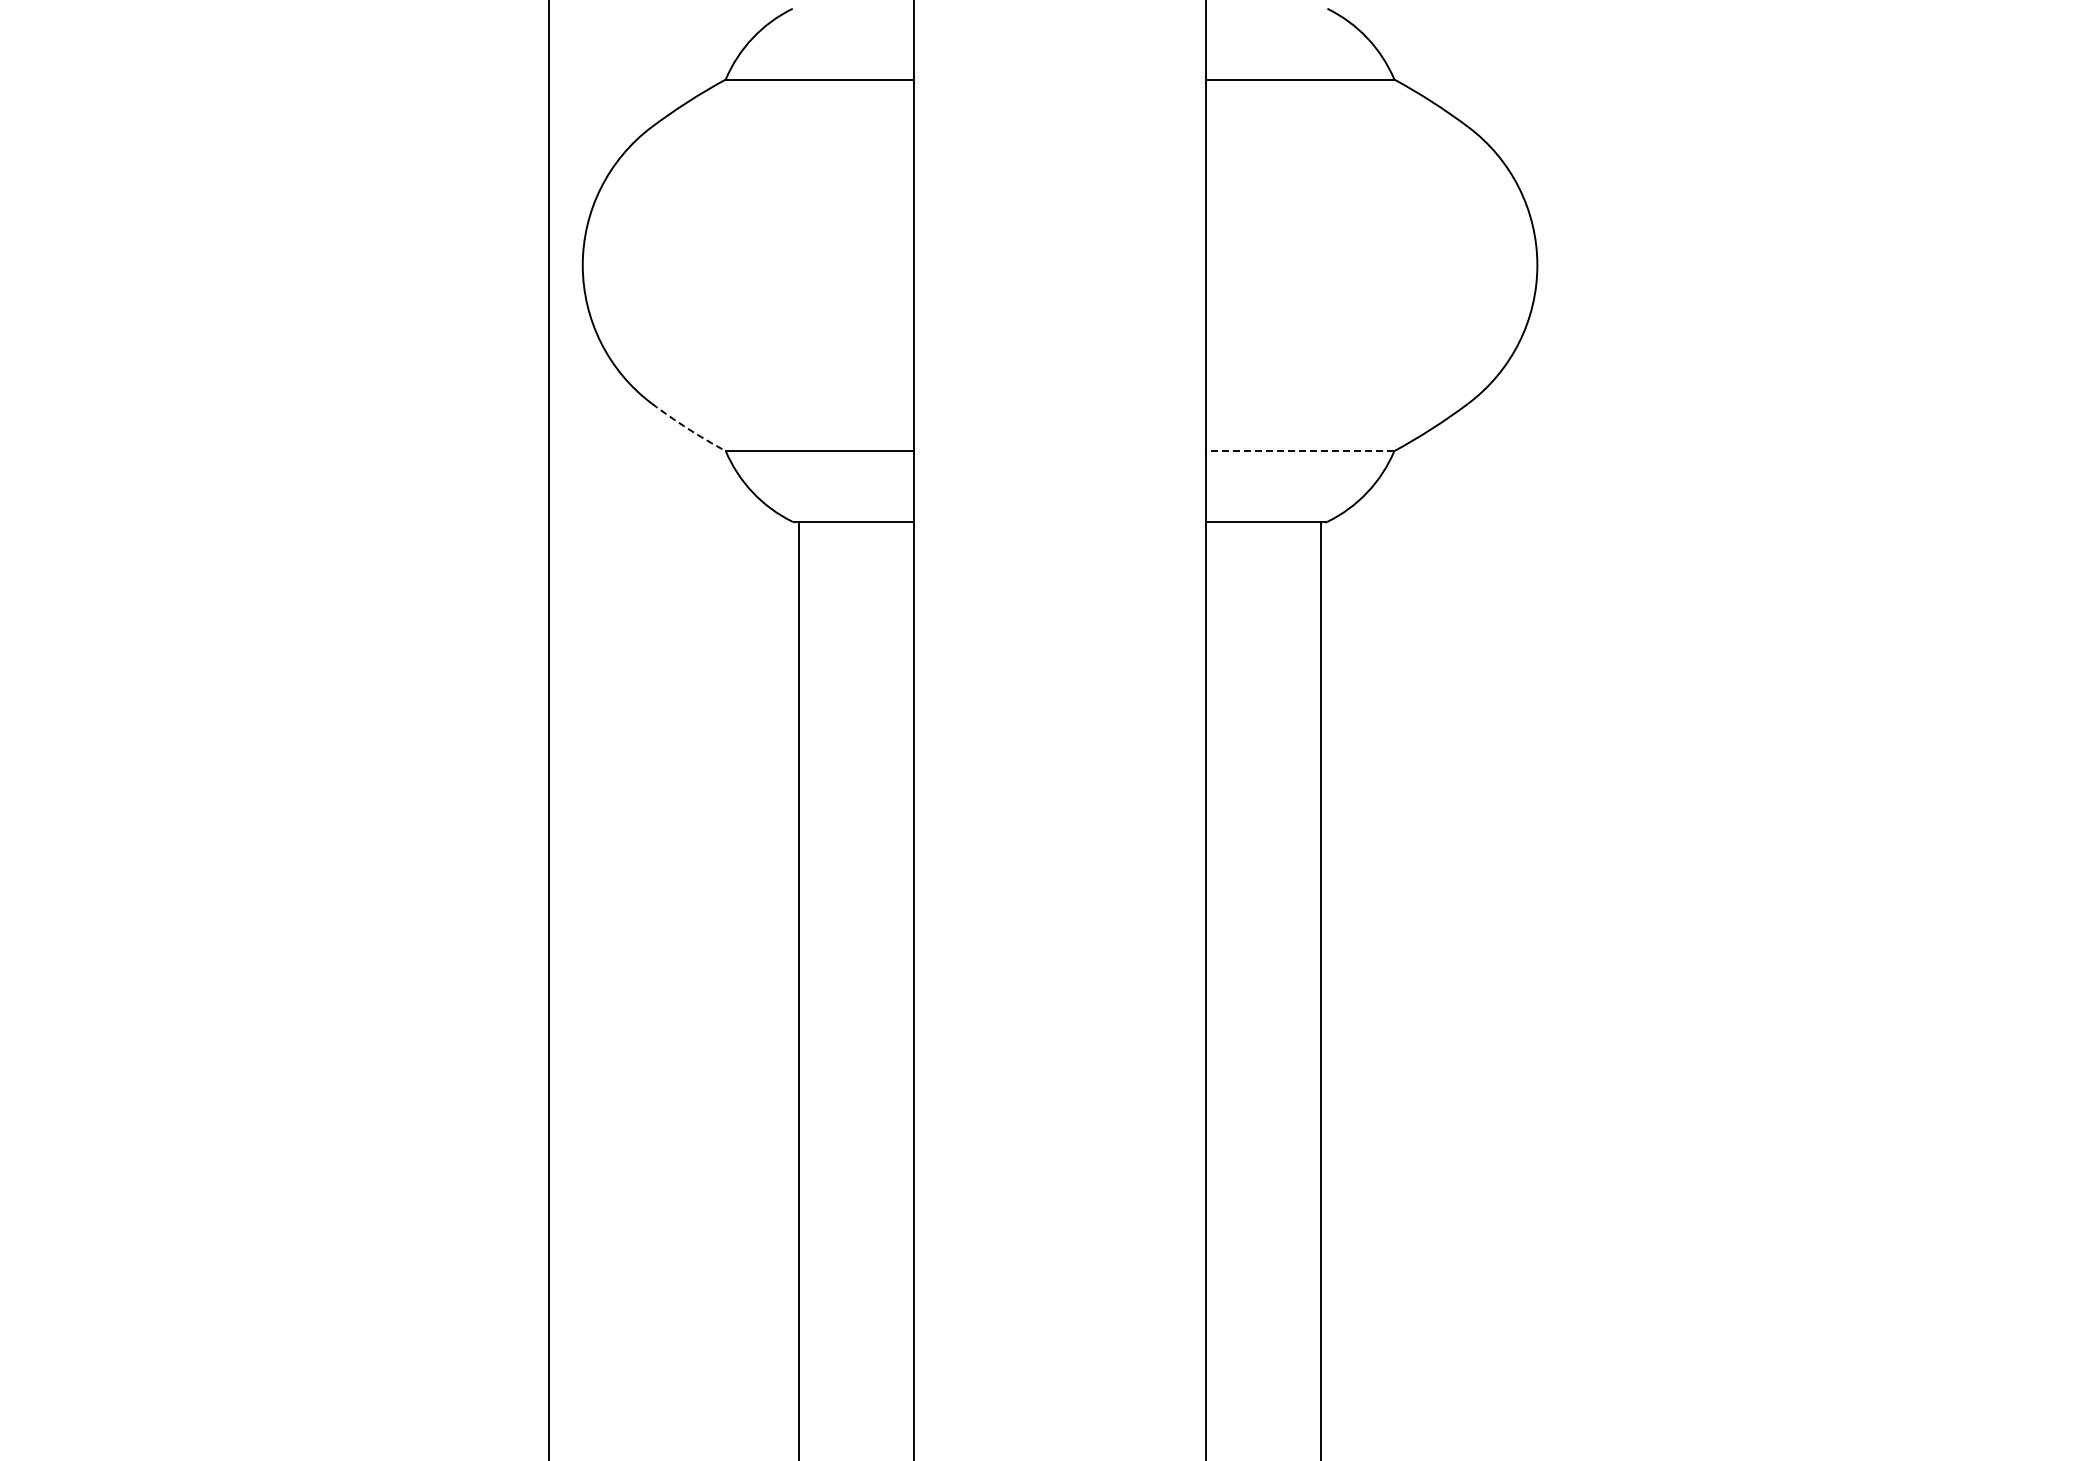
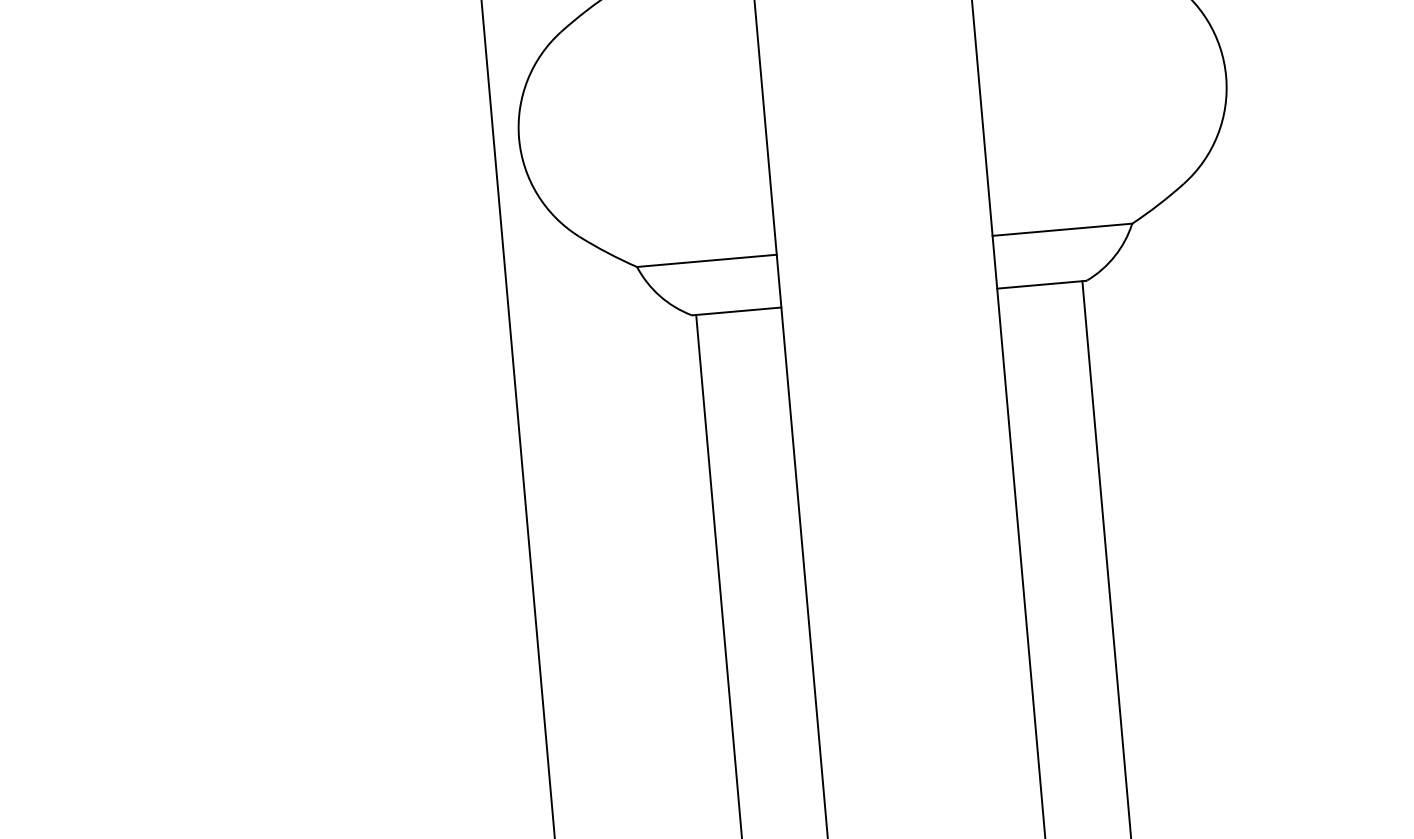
arc: (688, 428) -> (608, 252), dashed -> solid
line: (1299, 451) -> (1062, 230), dashed -> solid

